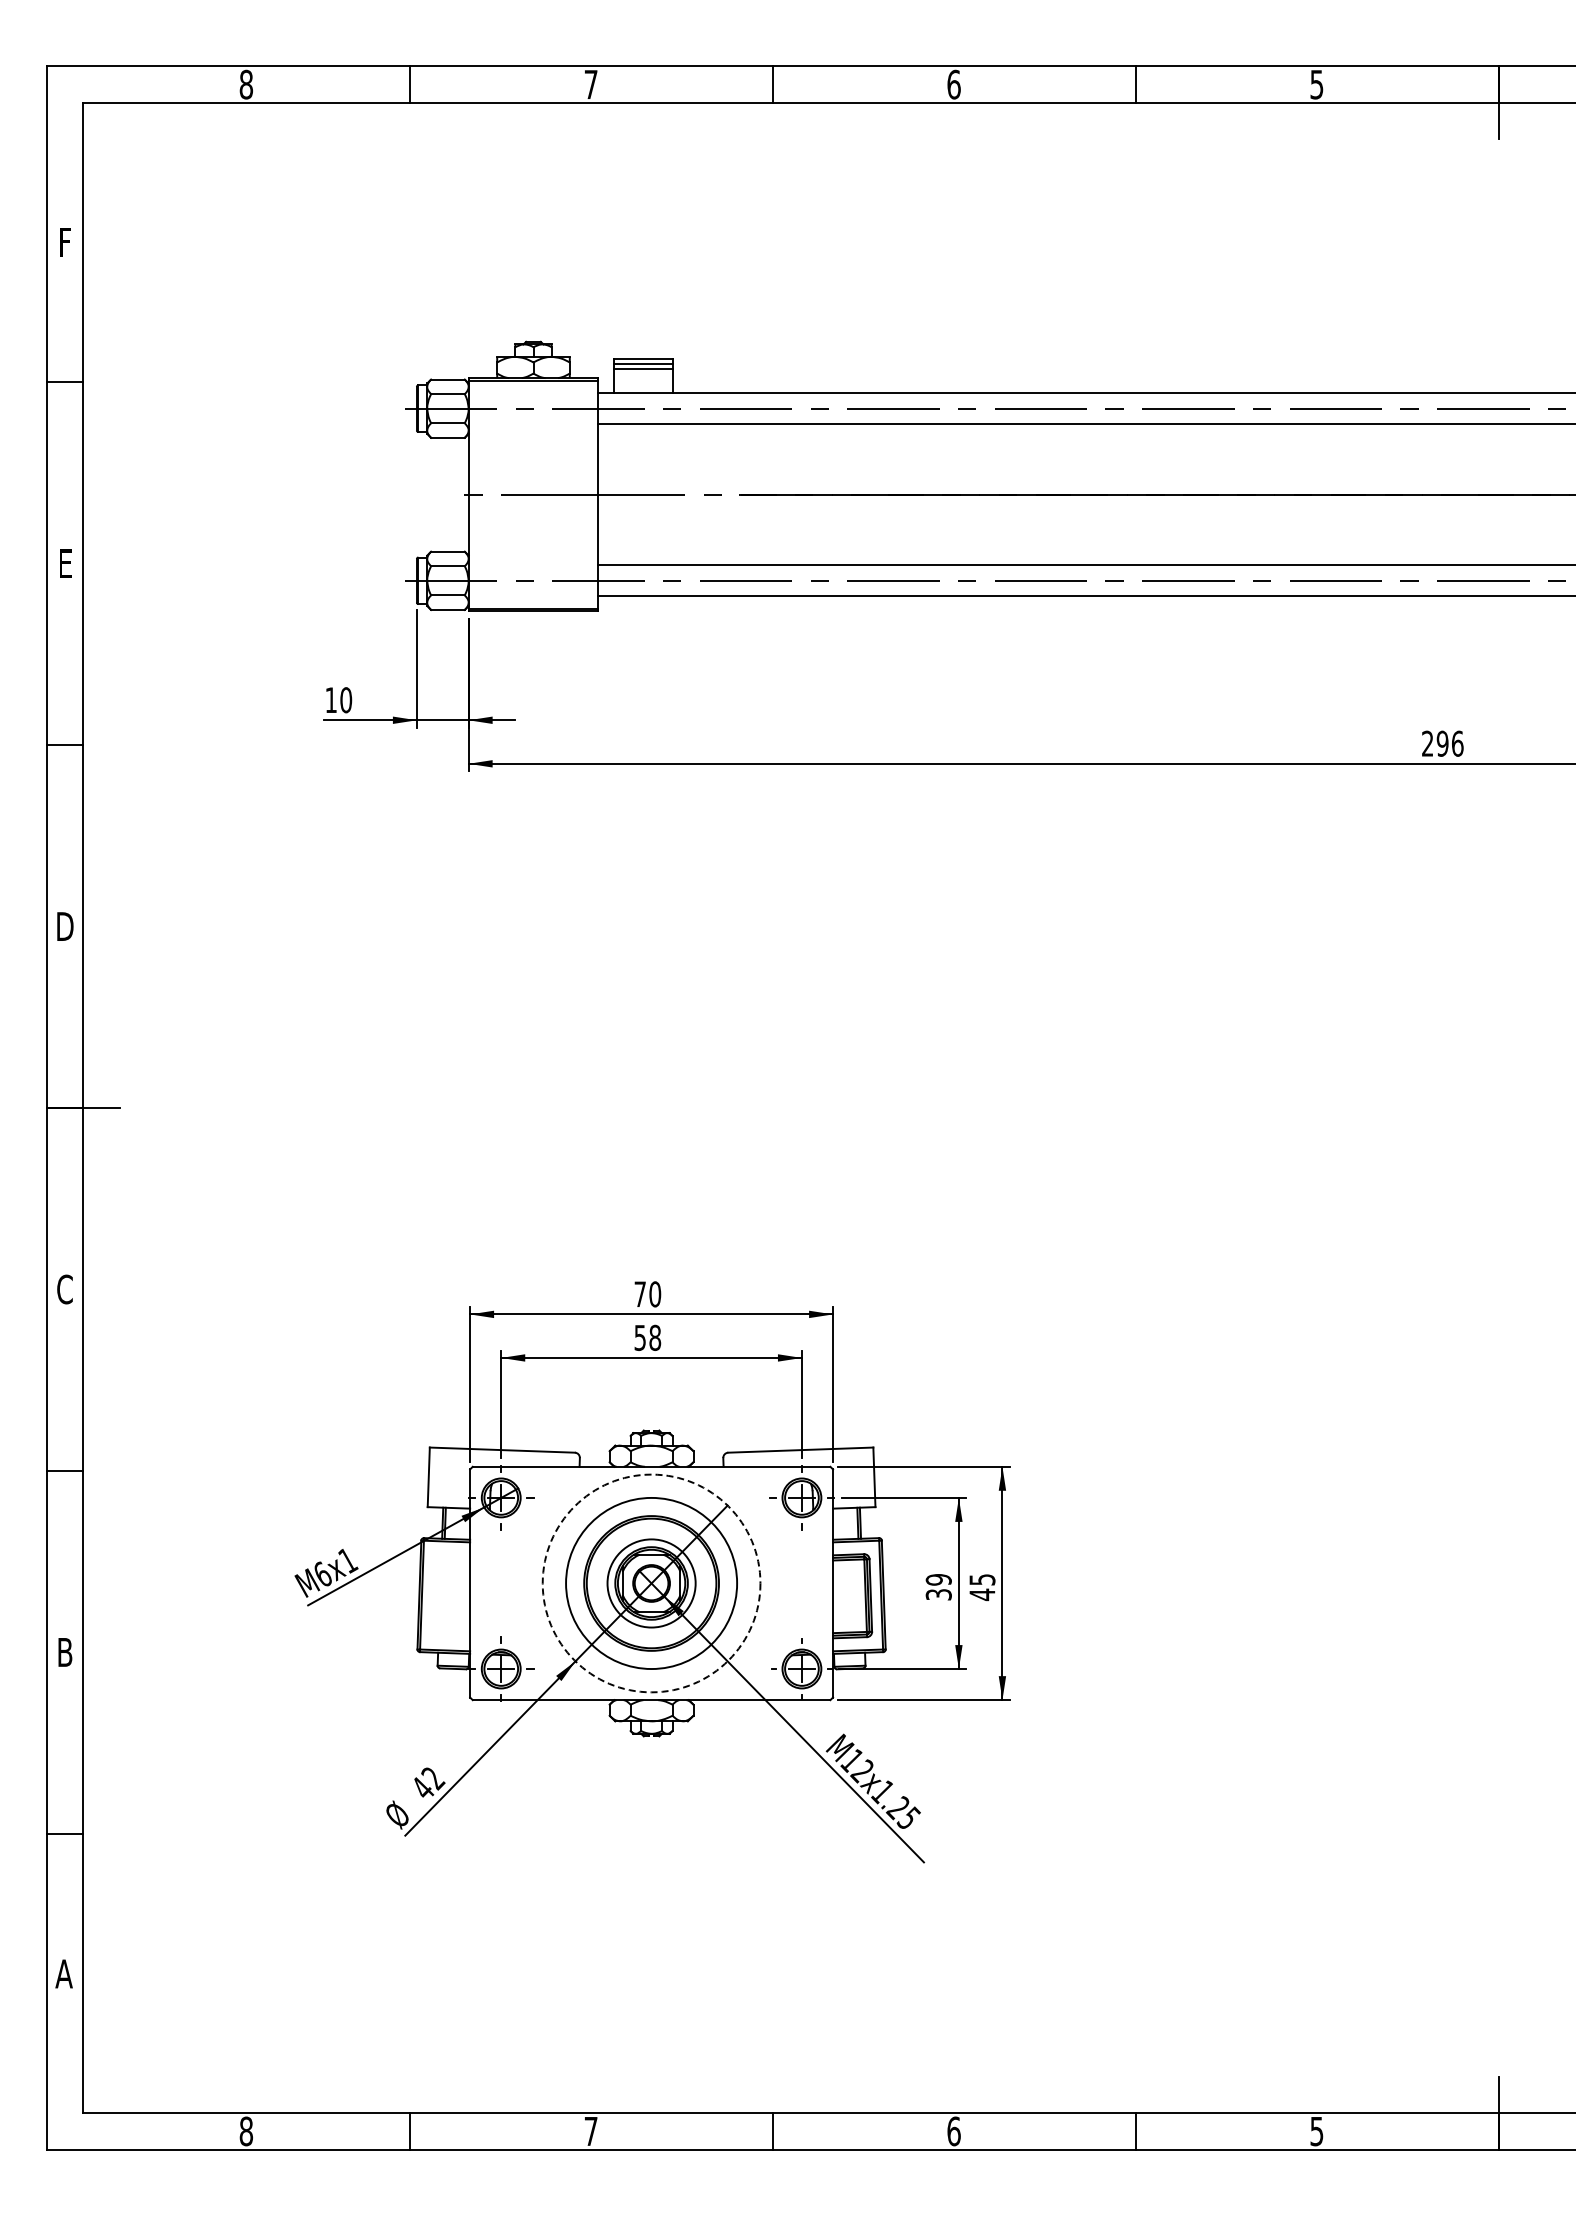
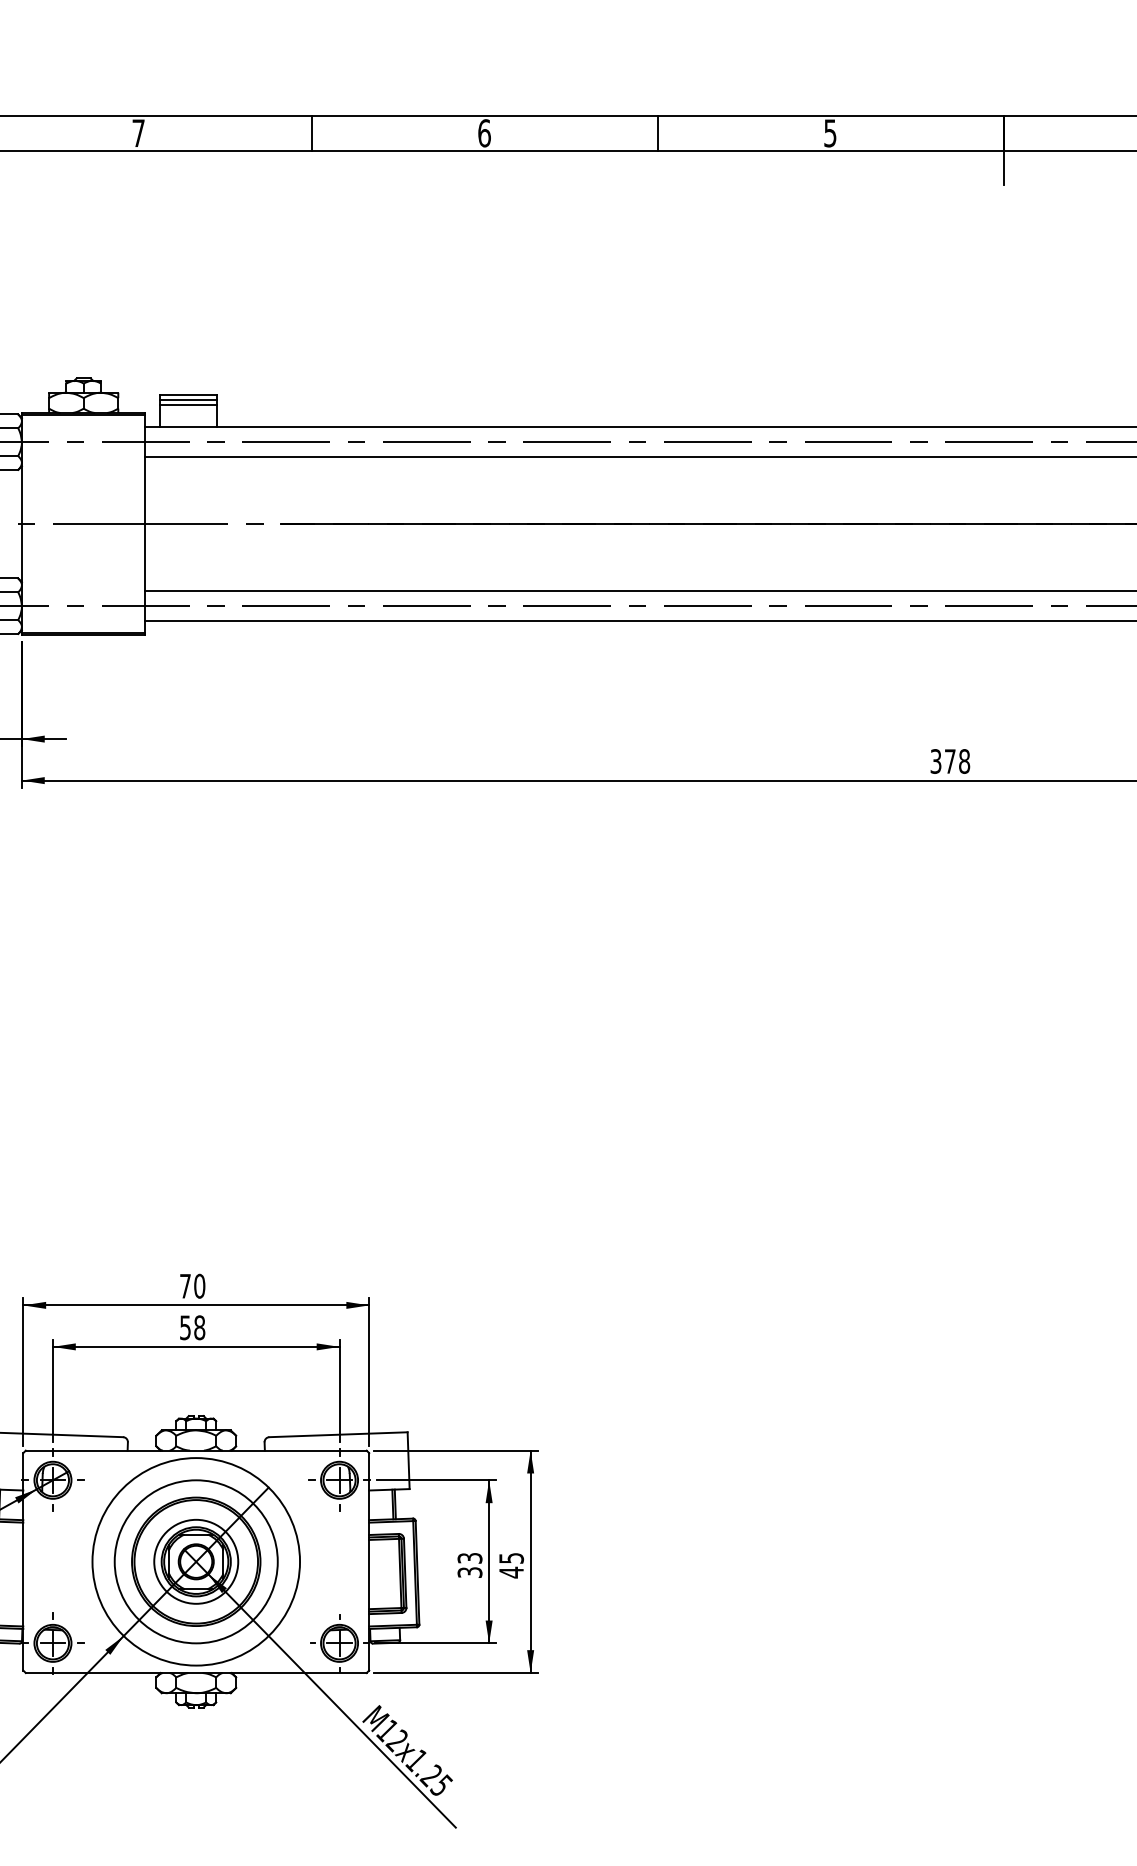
text: (1442, 743) -> (950, 761), 296 -> 378
text: (938, 1579) -> (469, 1558), 39 -> 33
circle: (651, 1583) -> (196, 1561), dashed -> solid

